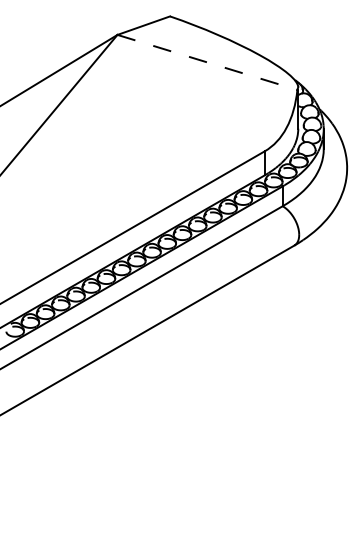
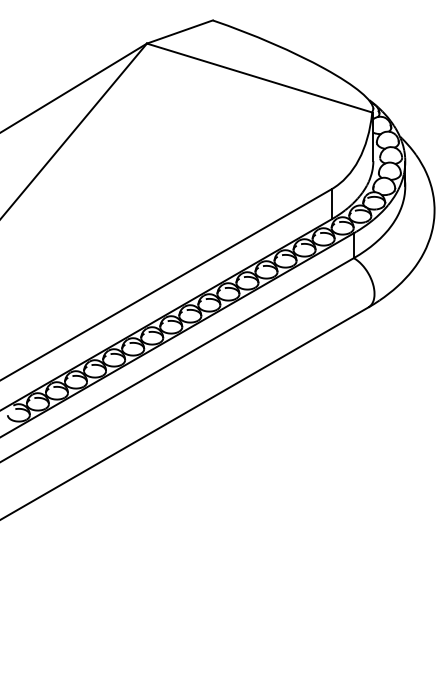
line: (207, 62) -> (259, 78), dashed -> solid

